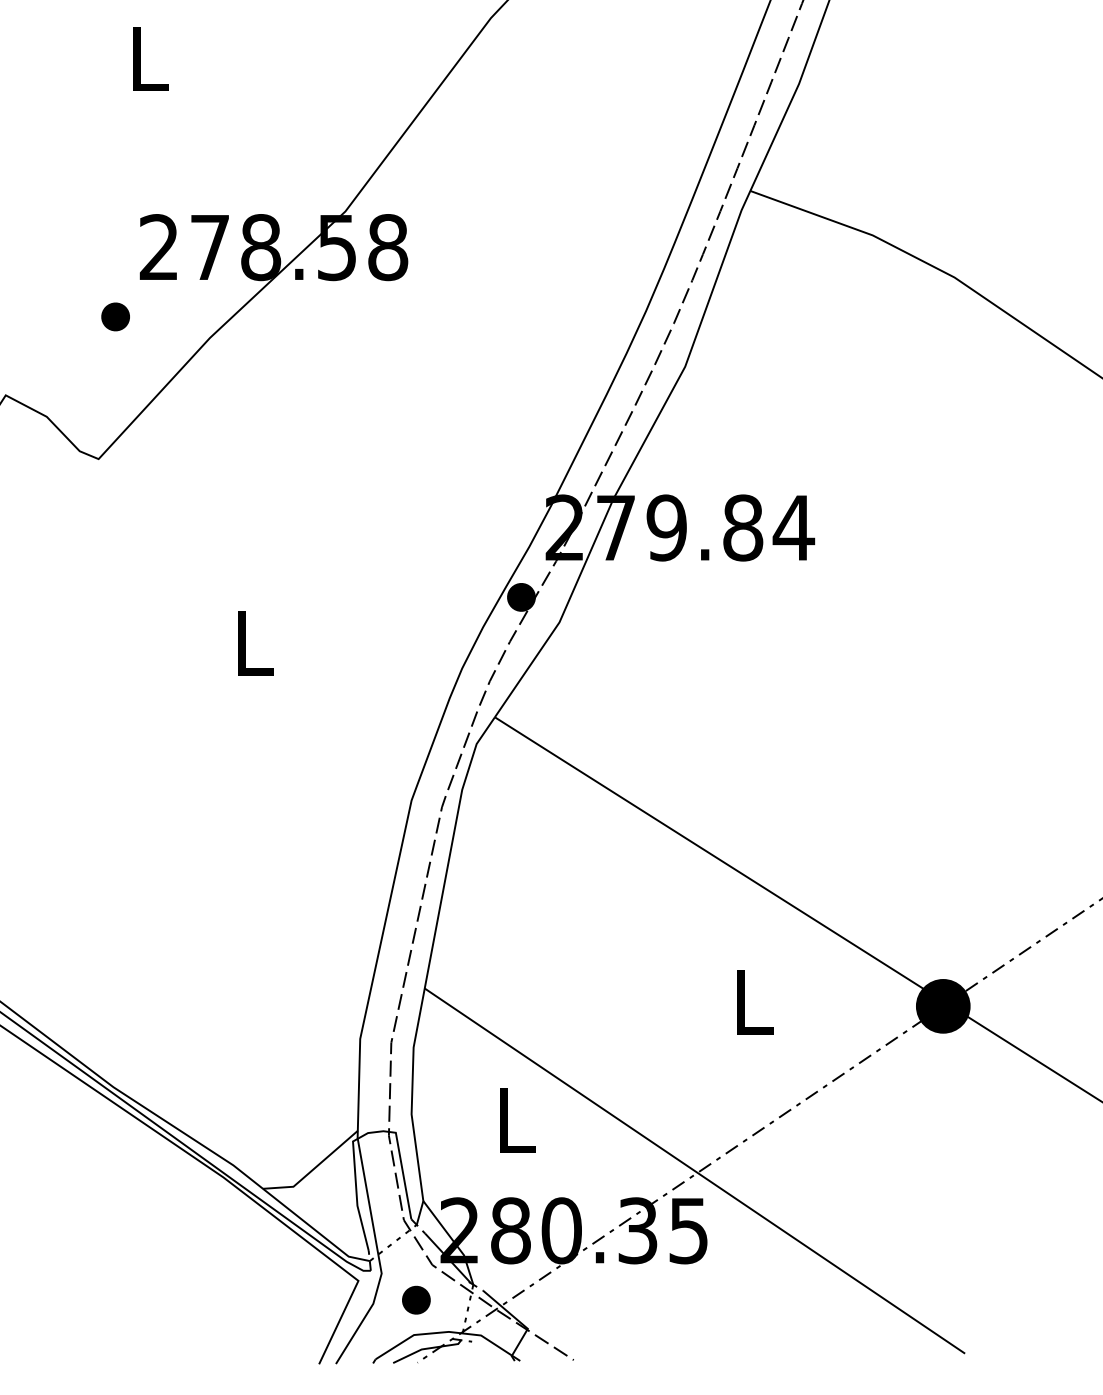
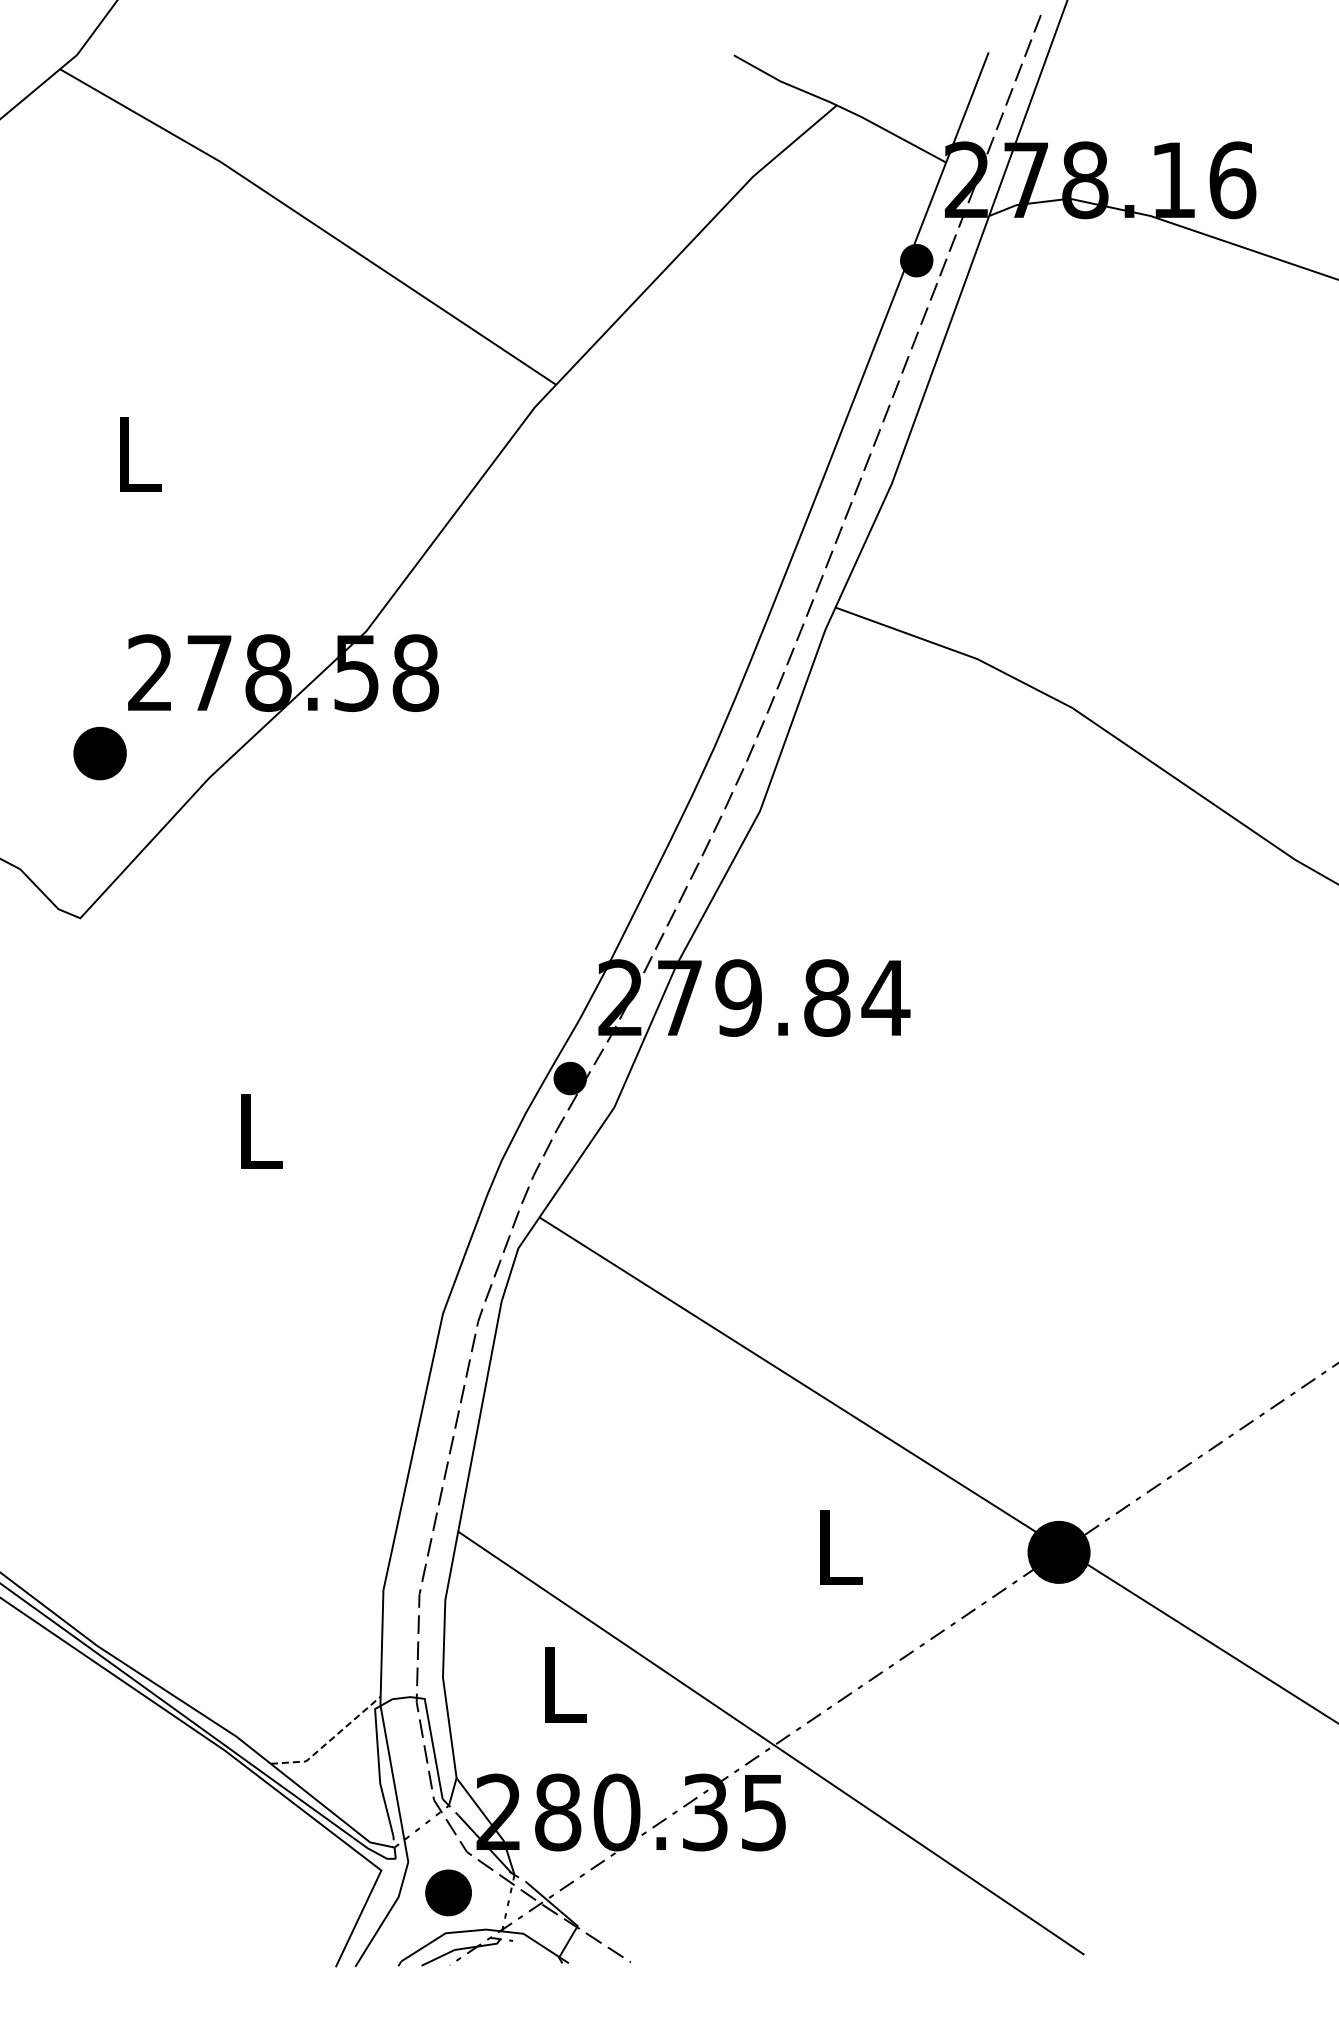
part: (115, 316) -> (99, 753), size x1.6
line: (313, 1169) -> (329, 1741), solid -> dashed
part: (416, 1299) -> (448, 1892), size x1.4

